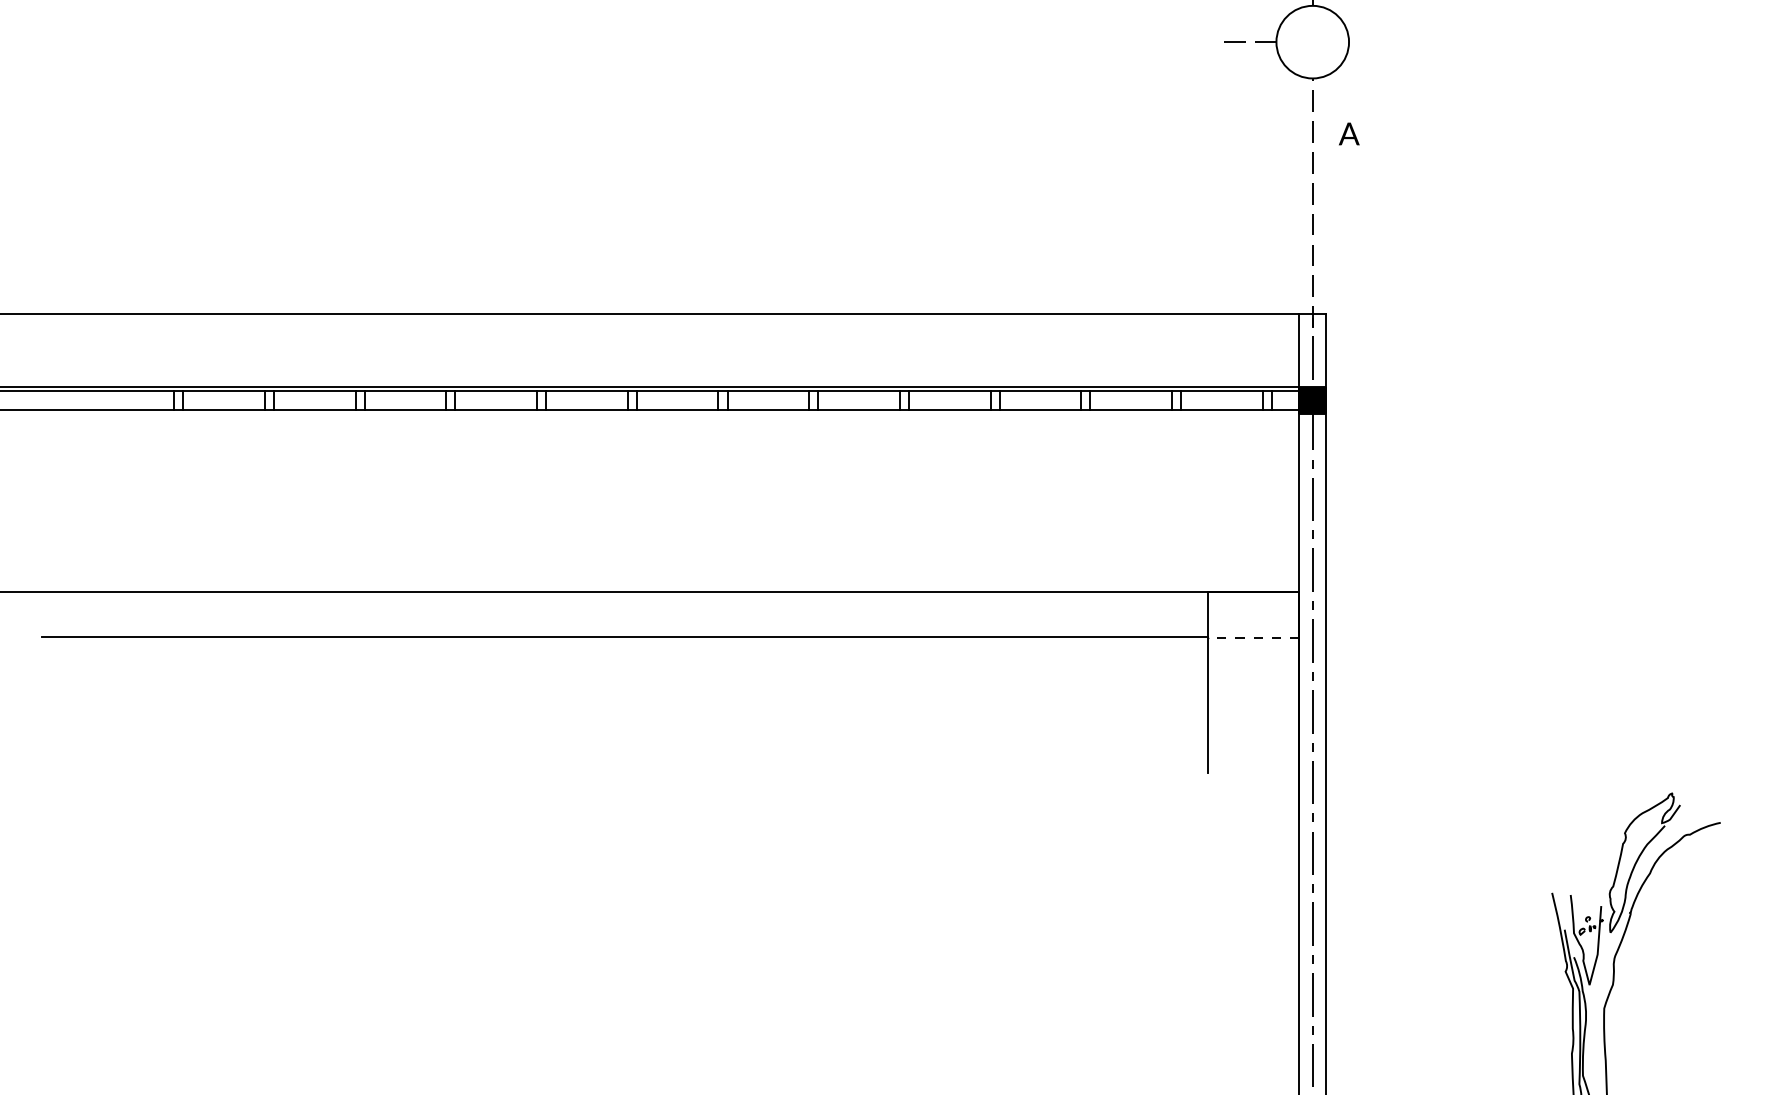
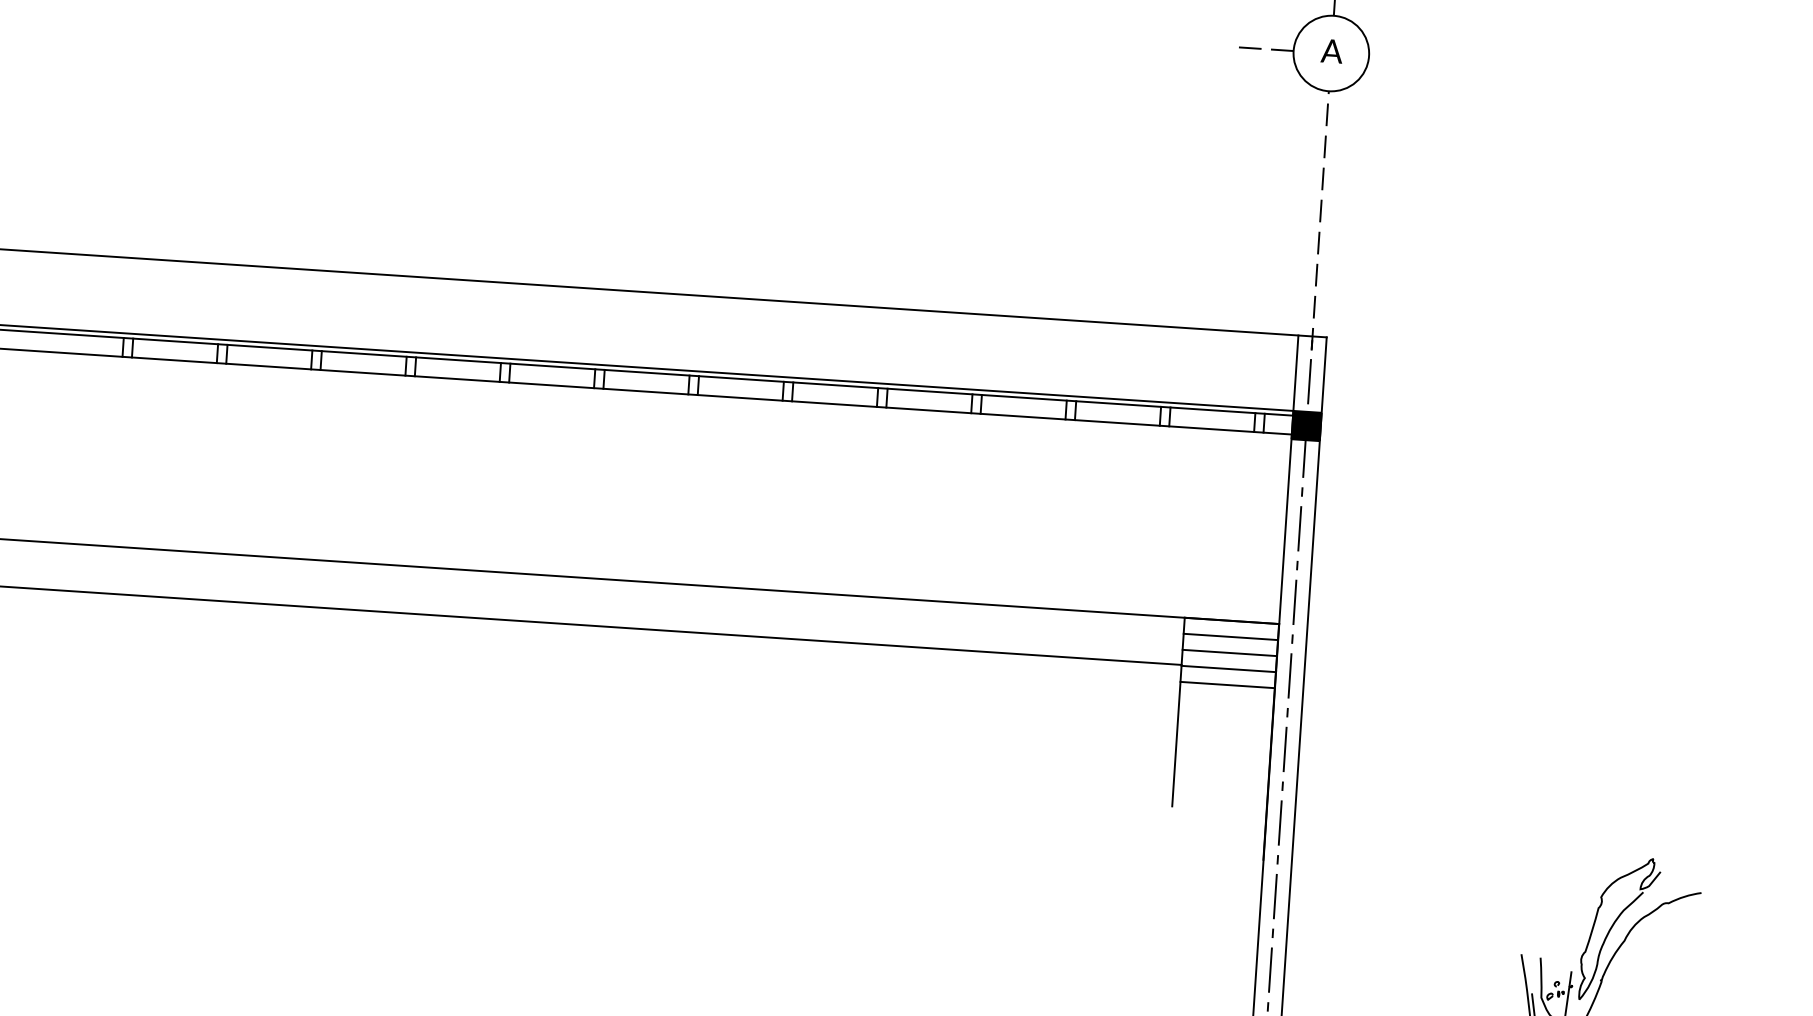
text: (1349, 133) -> (1332, 50), moved
line: (1253, 607) -> (1230, 637), added
line: (1253, 622) -> (1229, 652), added
line: (1253, 638) -> (1228, 669), dashed -> solid
line: (1253, 653) -> (1227, 684), added

